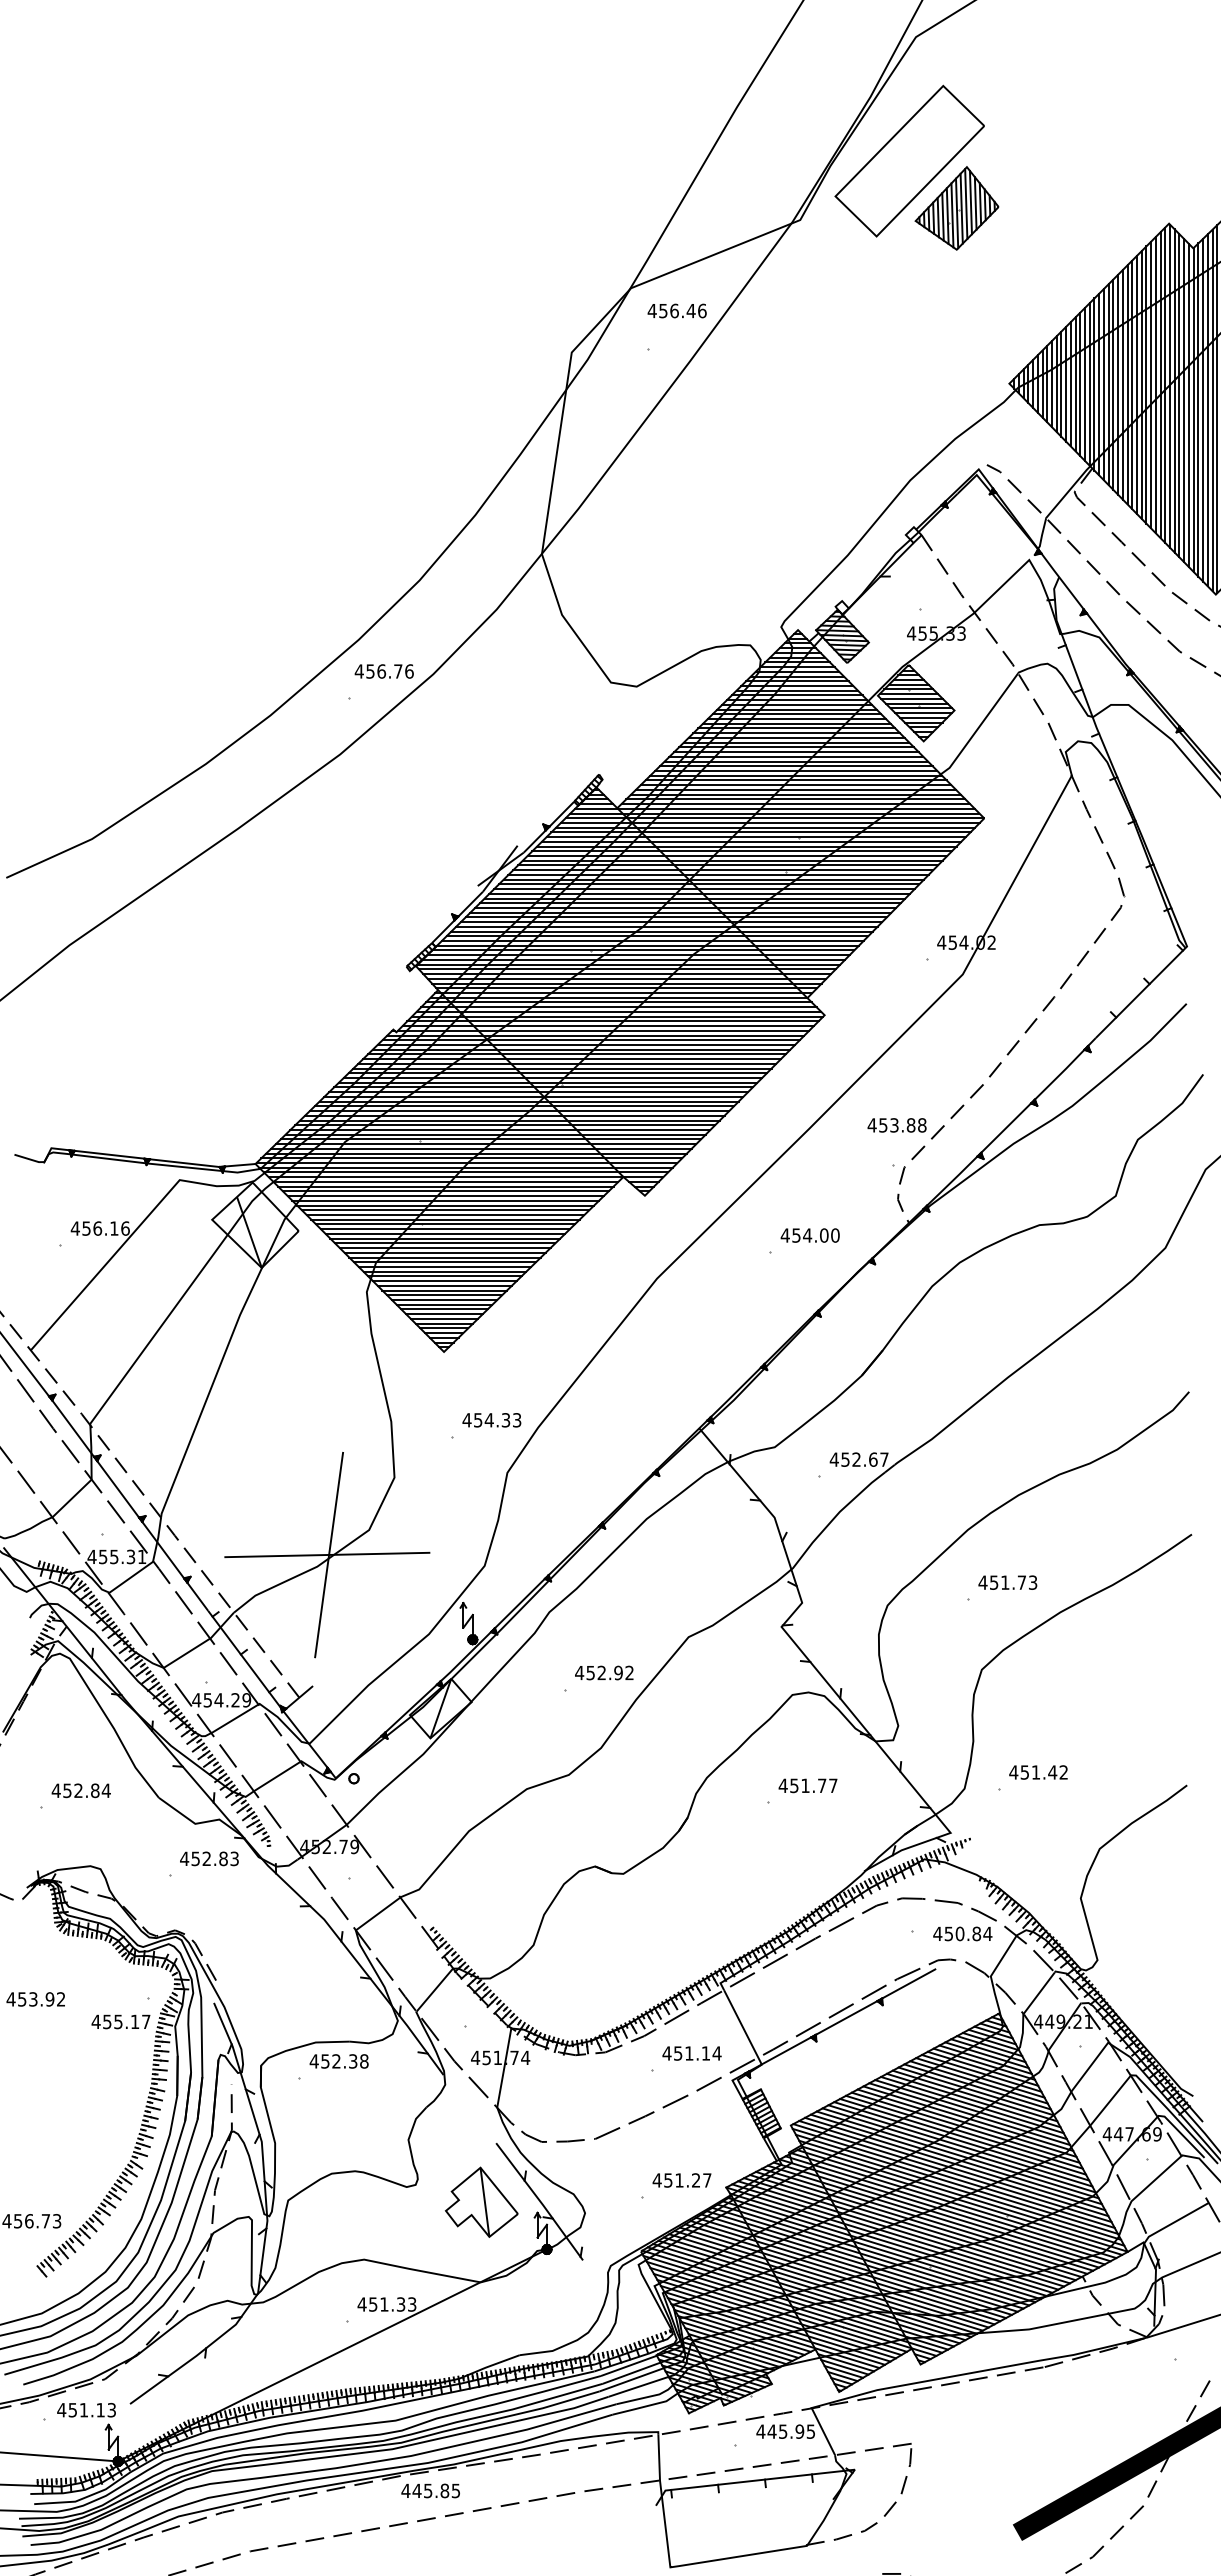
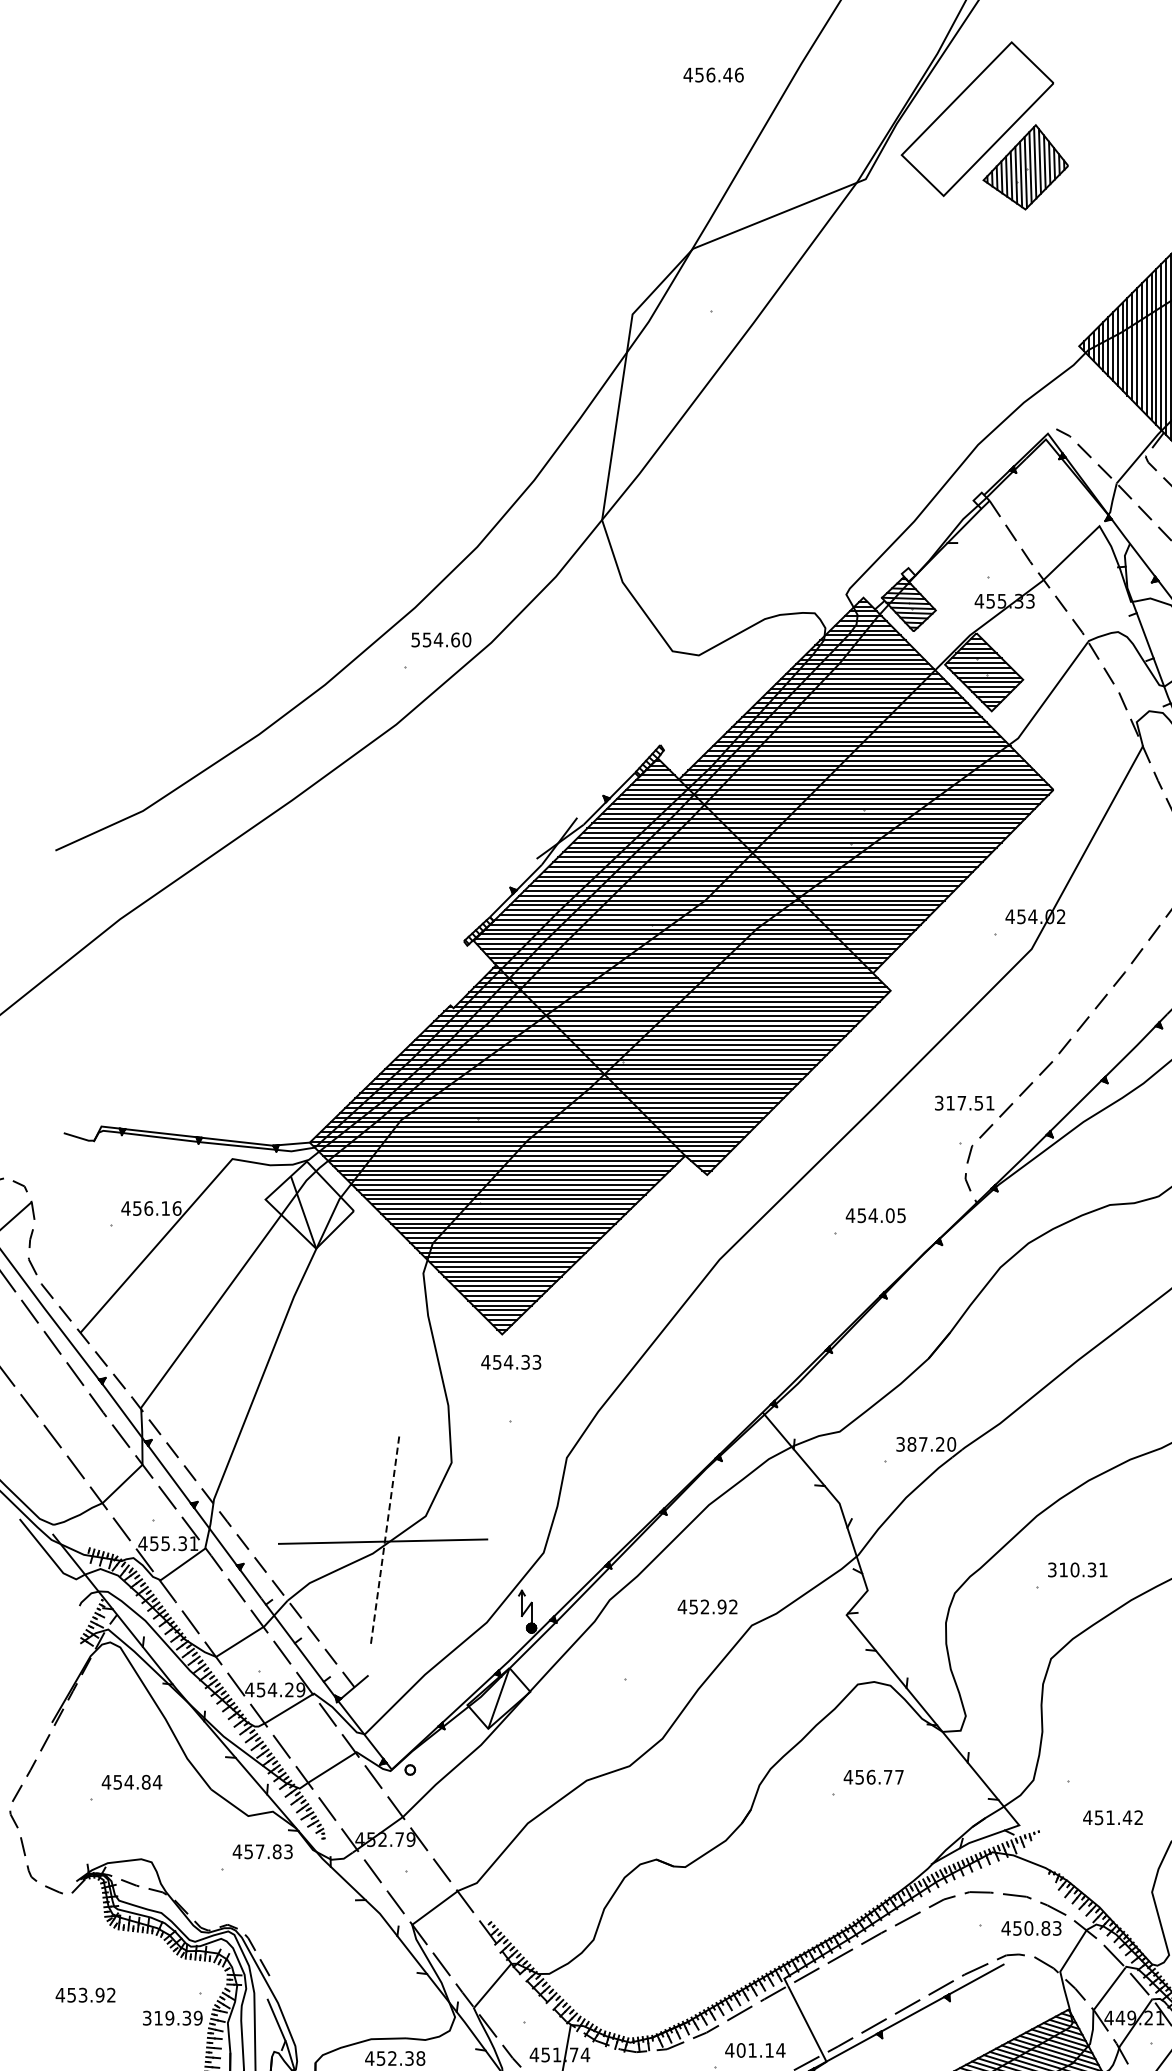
text: (676, 310) -> (712, 74), moved
text: (383, 671) -> (440, 639), 456.76 -> 554.60
text: (896, 1125) -> (963, 1103), 453.88 -> 317.51
text: (835, 1235) -> (901, 1215), 454.00 -> 454.05
text: (491, 1420) -> (510, 1362), moved
text: (858, 1459) -> (925, 1444), 452.67 -> 387.20
line: (329, 1555) -> (385, 1542), solid -> dashed
text: (1007, 1582) -> (1077, 1569), 451.73 -> 310.31
text: (604, 1672) -> (707, 1606), moved
text: (1038, 1772) -> (1112, 1817), moved
text: (805, 1785) -> (871, 1776), 451.77 -> 456.77
text: (78, 1790) -> (129, 1782), 452.84 -> 454.84
text: (206, 1858) -> (259, 1851), 452.83 -> 457.83
text: (987, 1933) -> (1056, 1927), 450.84 -> 450.83
text: (120, 2021) -> (172, 2017), 455.17 -> 319.39
text: (677, 2053) -> (740, 2050), 451.14 -> 401.14

